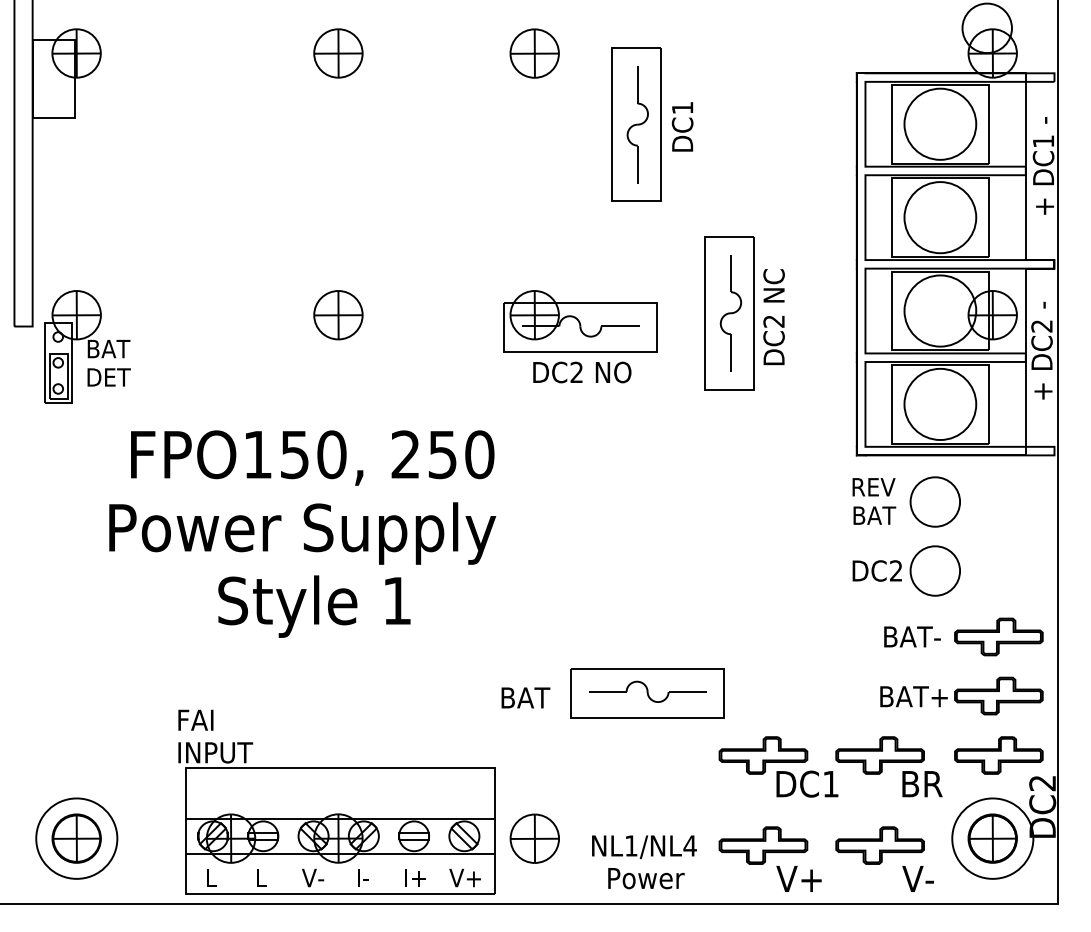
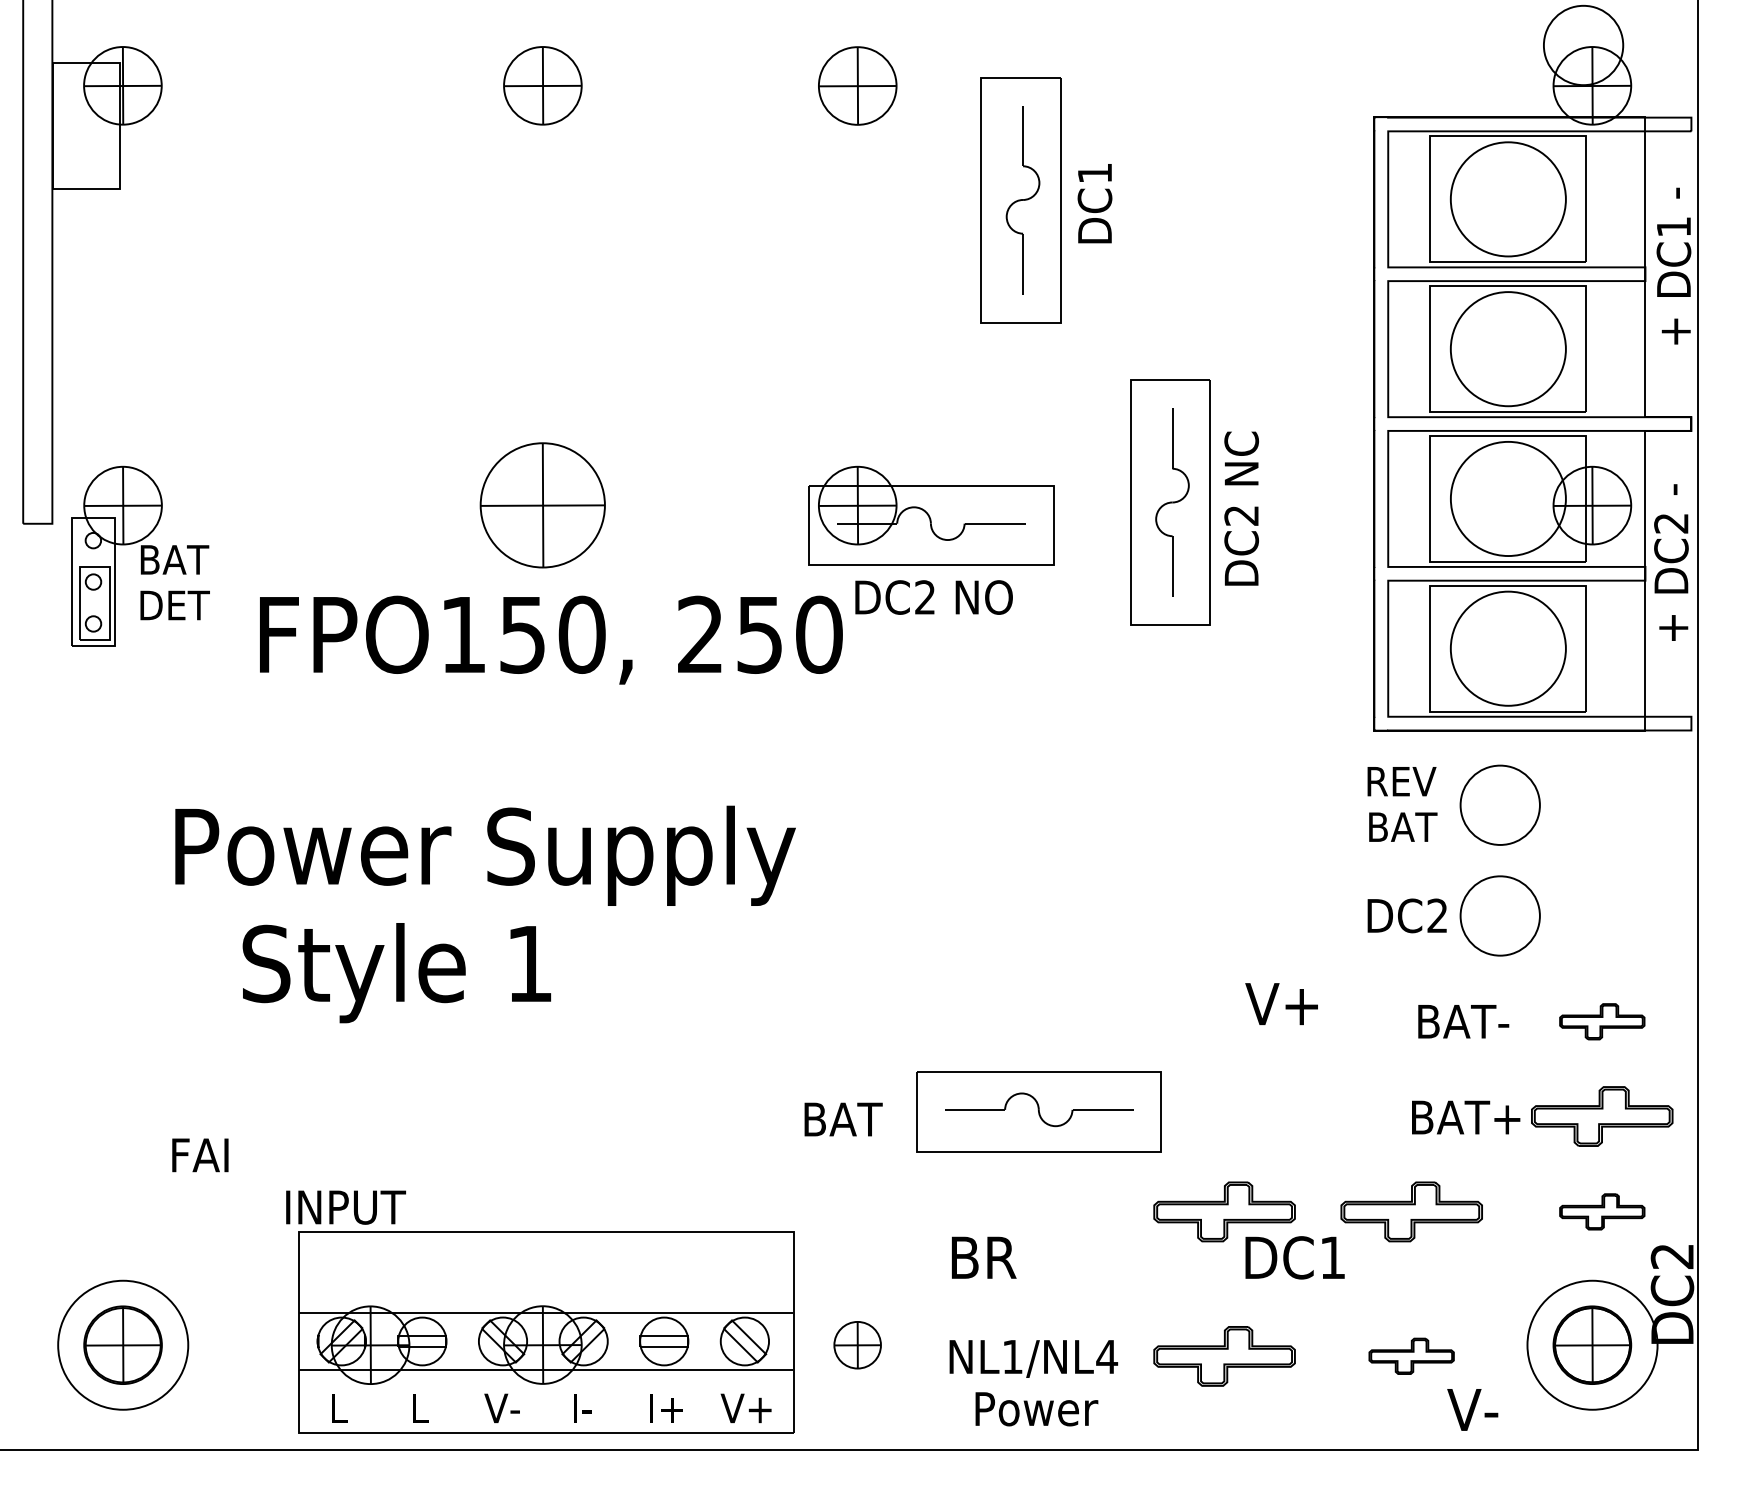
part: (338, 315) -> (542, 506), size x1.6
text: (312, 457) -> (550, 639), moved
text: (314, 606) -> (397, 972), moved
part: (998, 636) -> (1601, 1020), size x0.6
text: (195, 719) -> (199, 1154), moved
part: (998, 755) -> (1601, 1211), size x0.6
text: (922, 784) -> (984, 1258), moved
part: (534, 838) -> (857, 1344), size x0.6
part: (879, 845) -> (1410, 1356), size x0.6
text: (798, 878) -> (1280, 1003), moved

